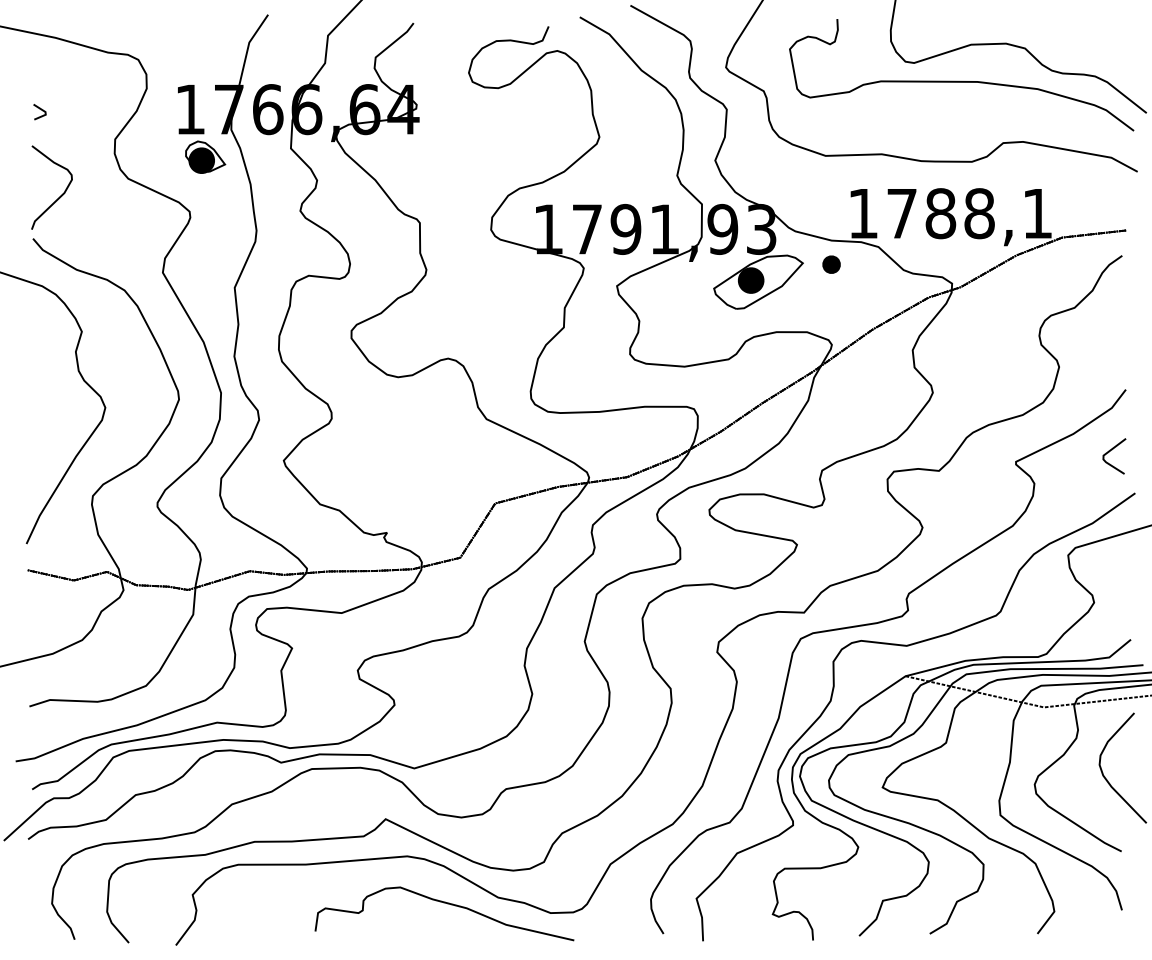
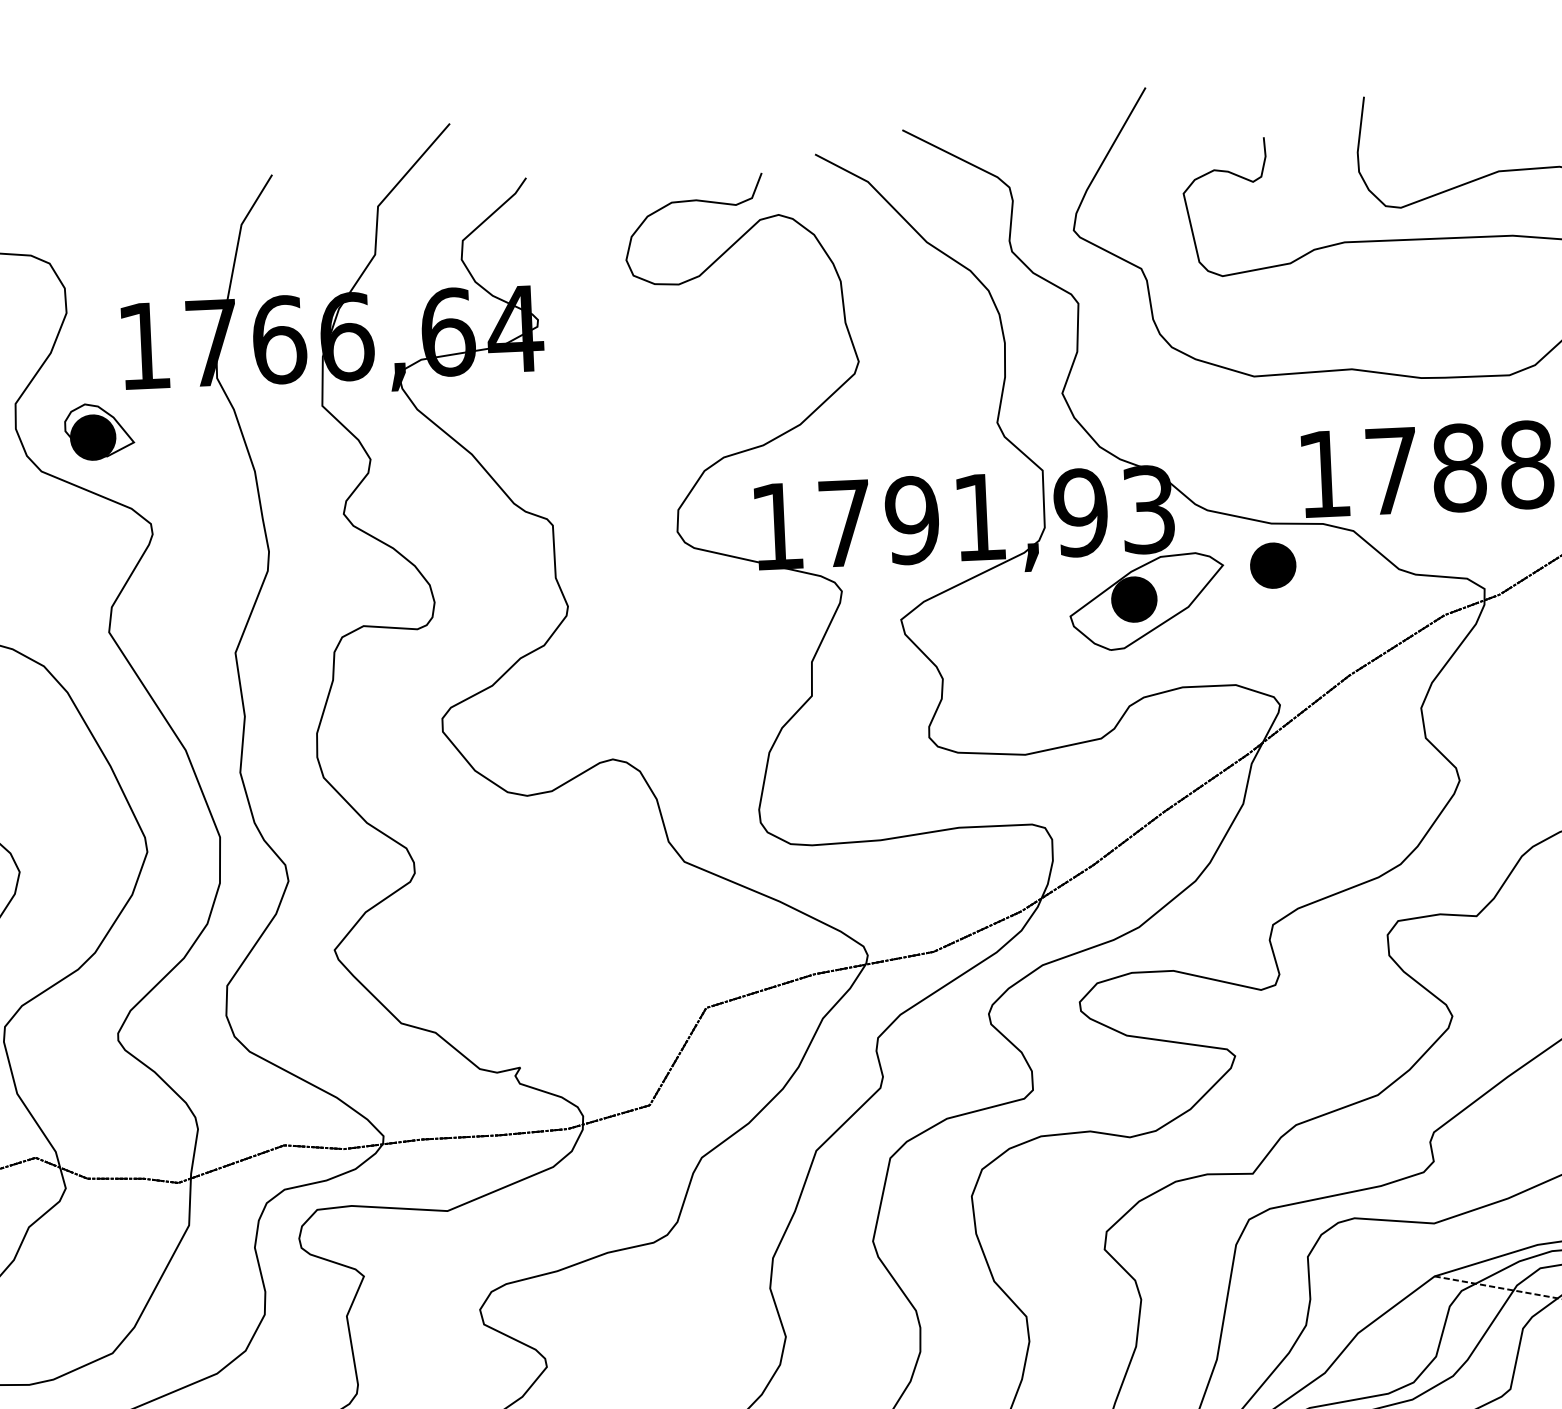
part: (205, 156) -> (99, 430), moved
part: (831, 264) -> (1272, 565), size x1.43

